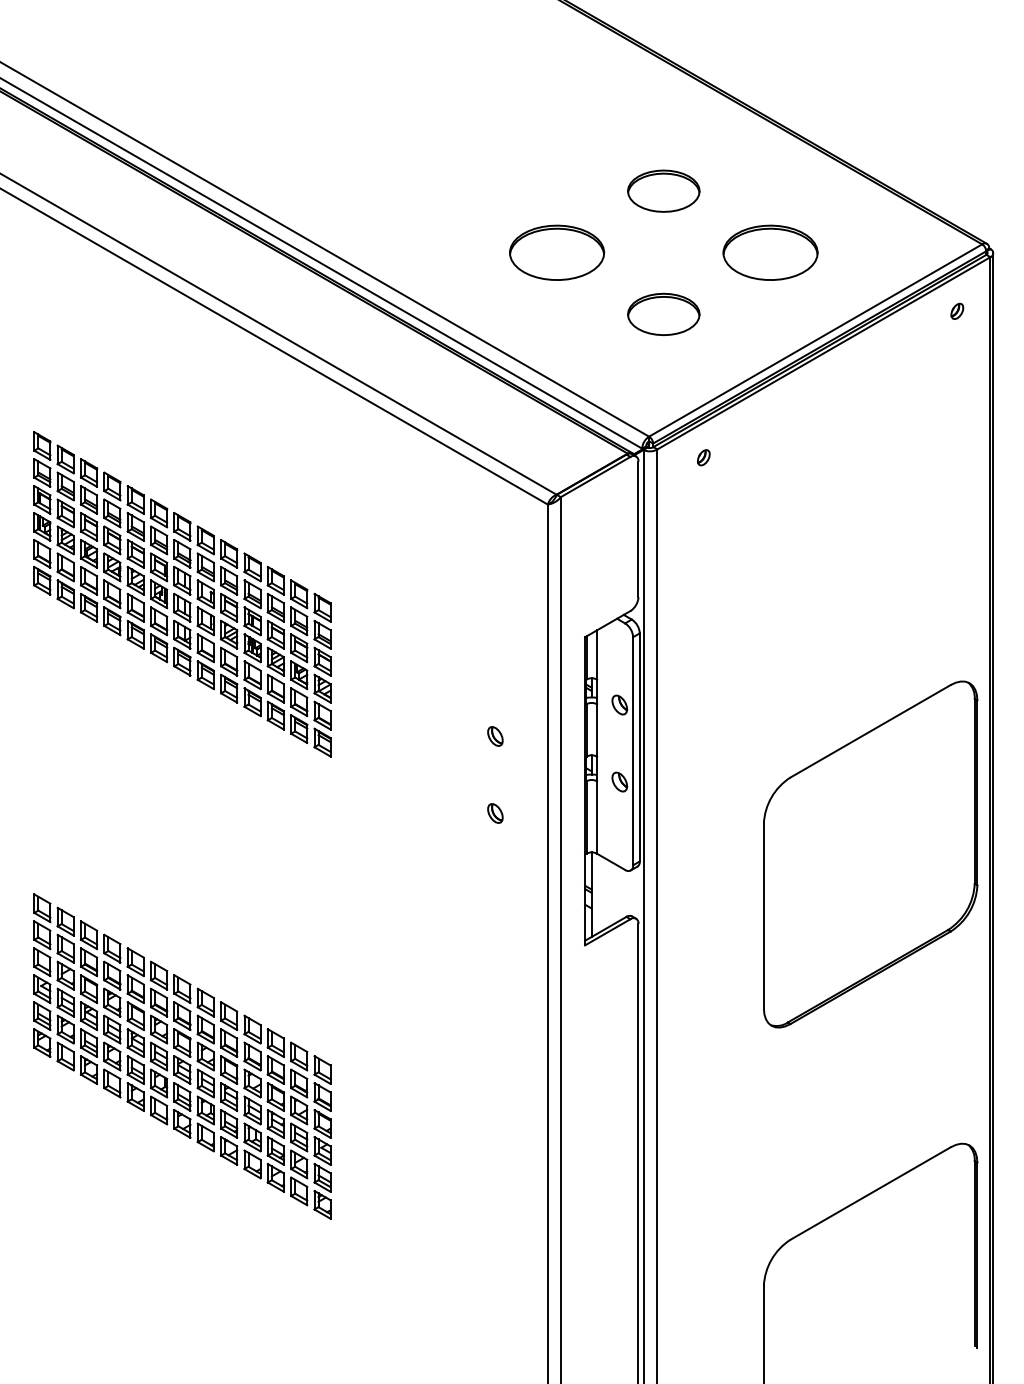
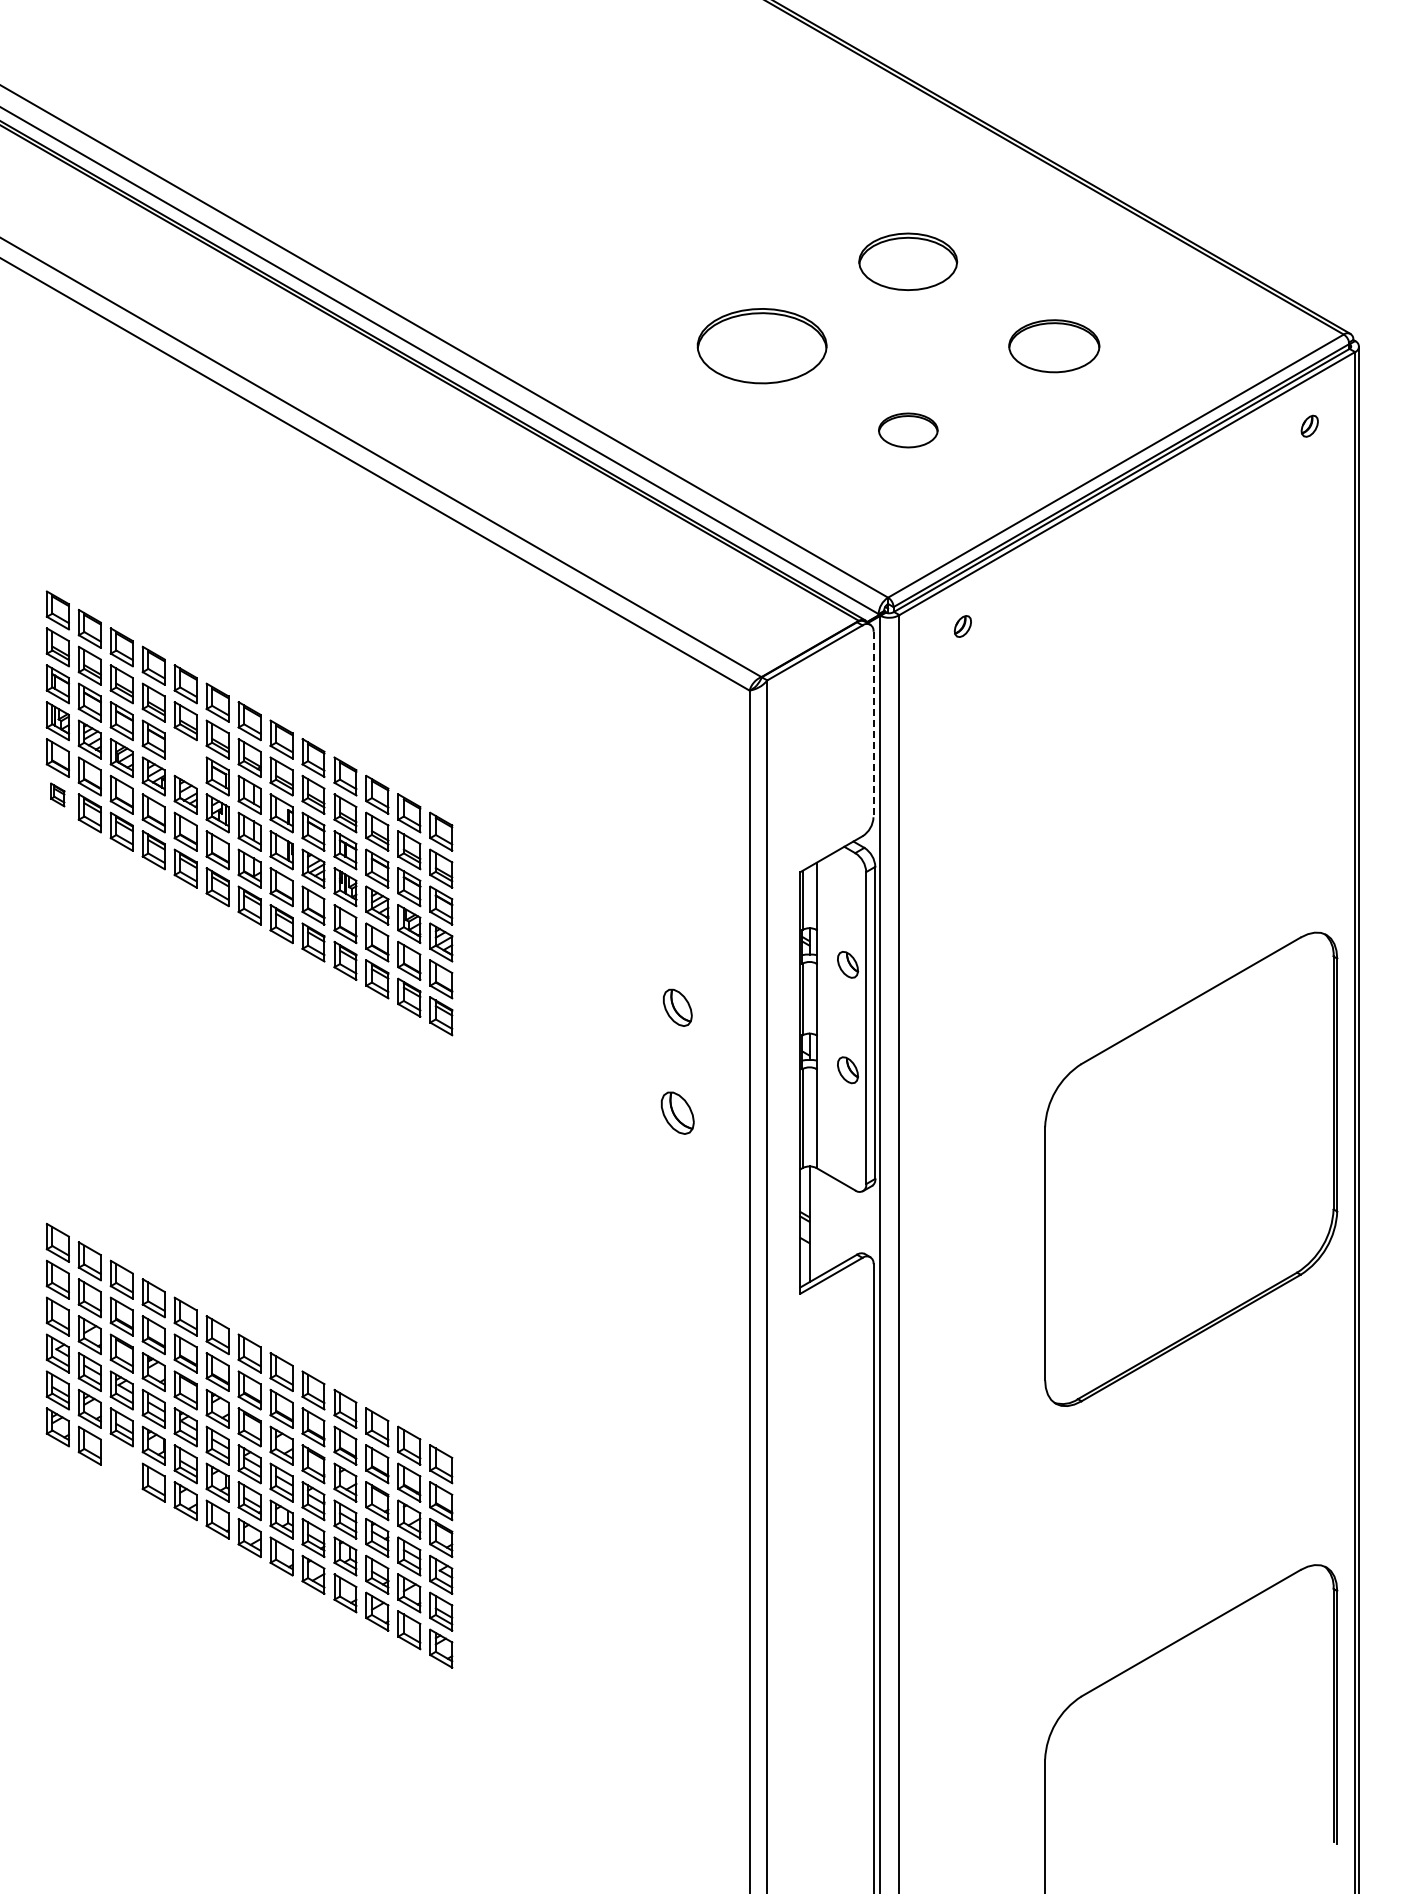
part: (770, 253) -> (1054, 346), size x0.7
part: (664, 314) -> (908, 430), size x0.6
line: (638, 529) -> (873, 724), solid -> dashed
part: (135, 553) -> (185, 757), removed
part: (42, 580) -> (57, 794), size x0.6
part: (495, 736) -> (677, 1007), size x1.4
part: (495, 813) -> (677, 1113), size x1.6
part: (88, 1070) -> (121, 1464), removed

